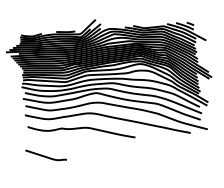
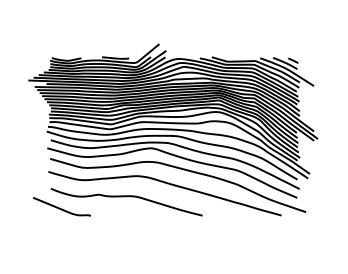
curve: (45, 156) -> (61, 208), moved

